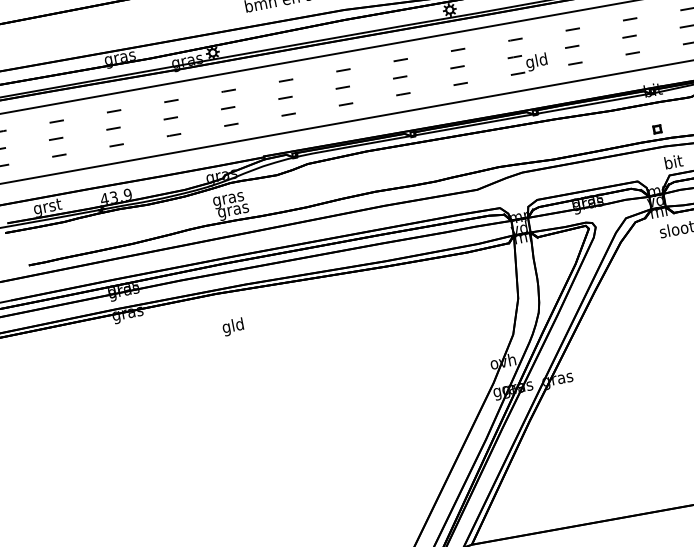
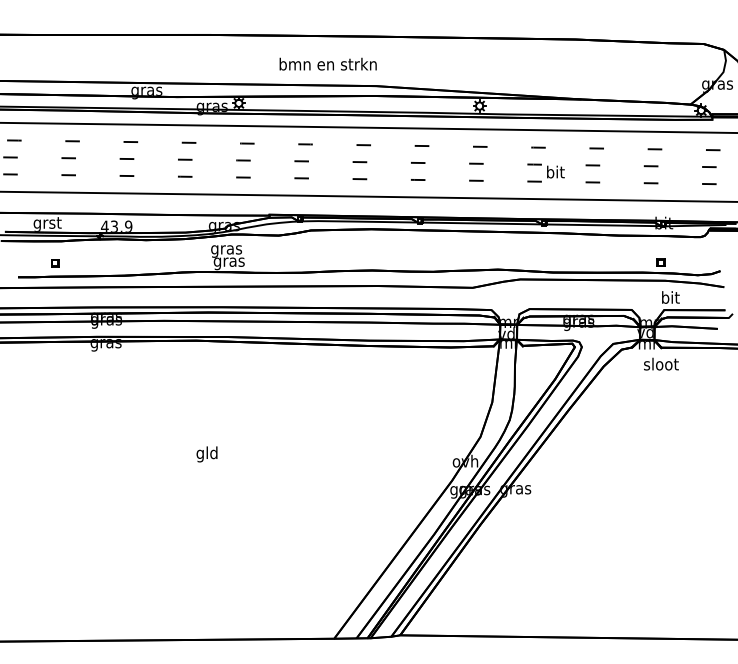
text: (536, 62) -> (554, 173), gld -> bit
part: (63, 244) -> (55, 263), added
text: (232, 327) -> (206, 454), moved

